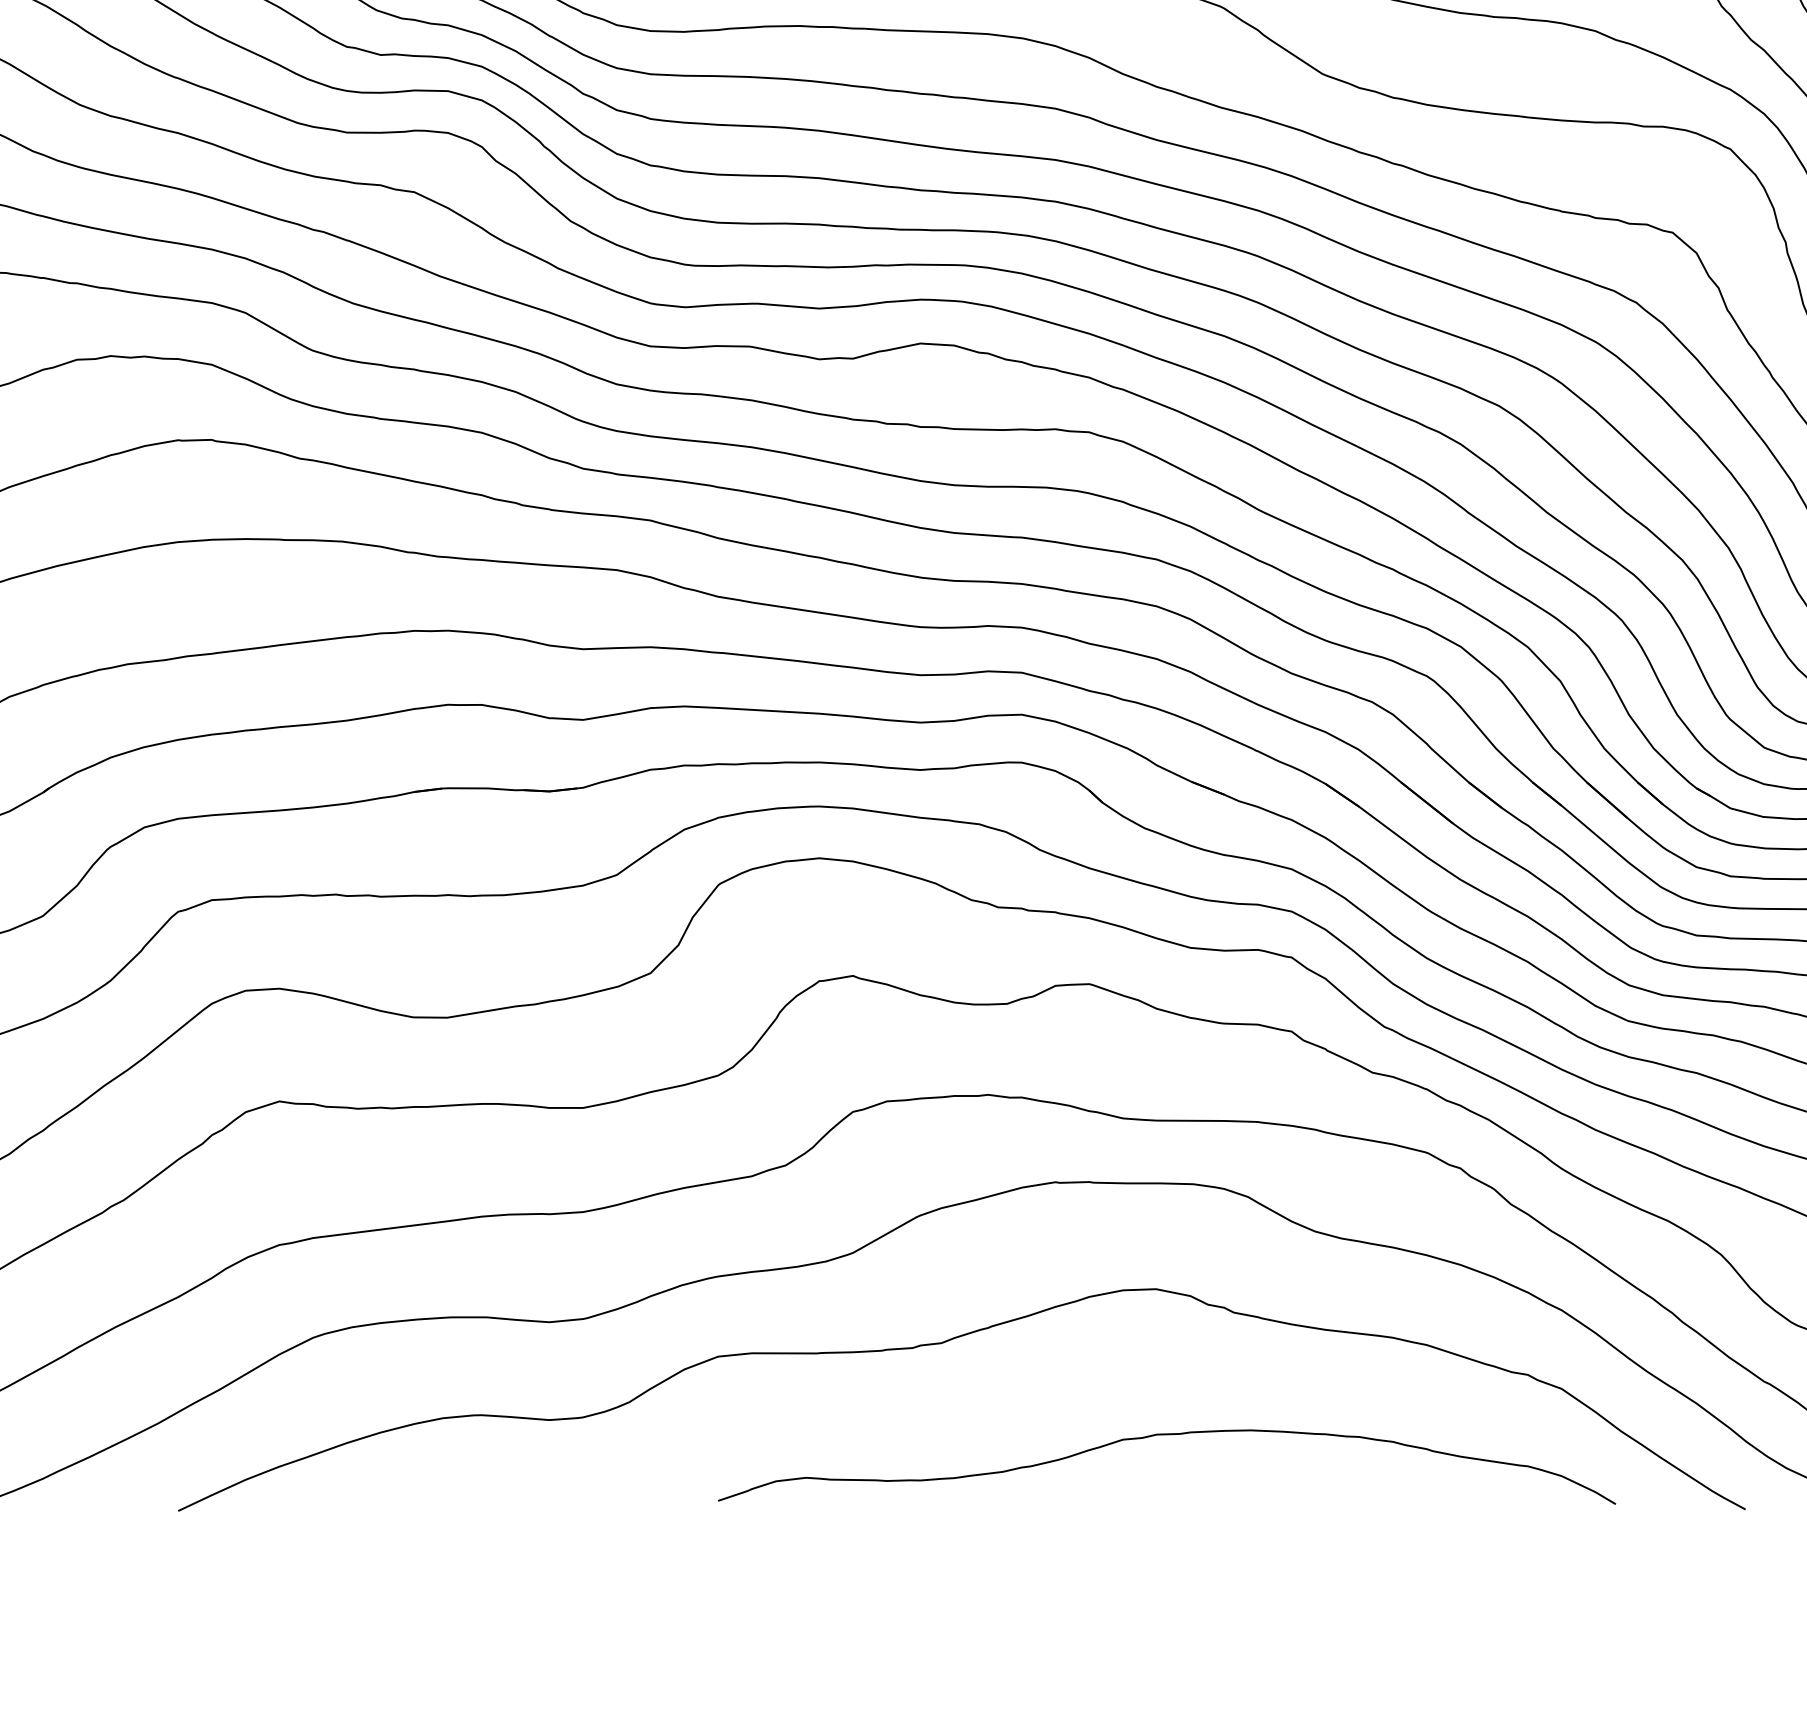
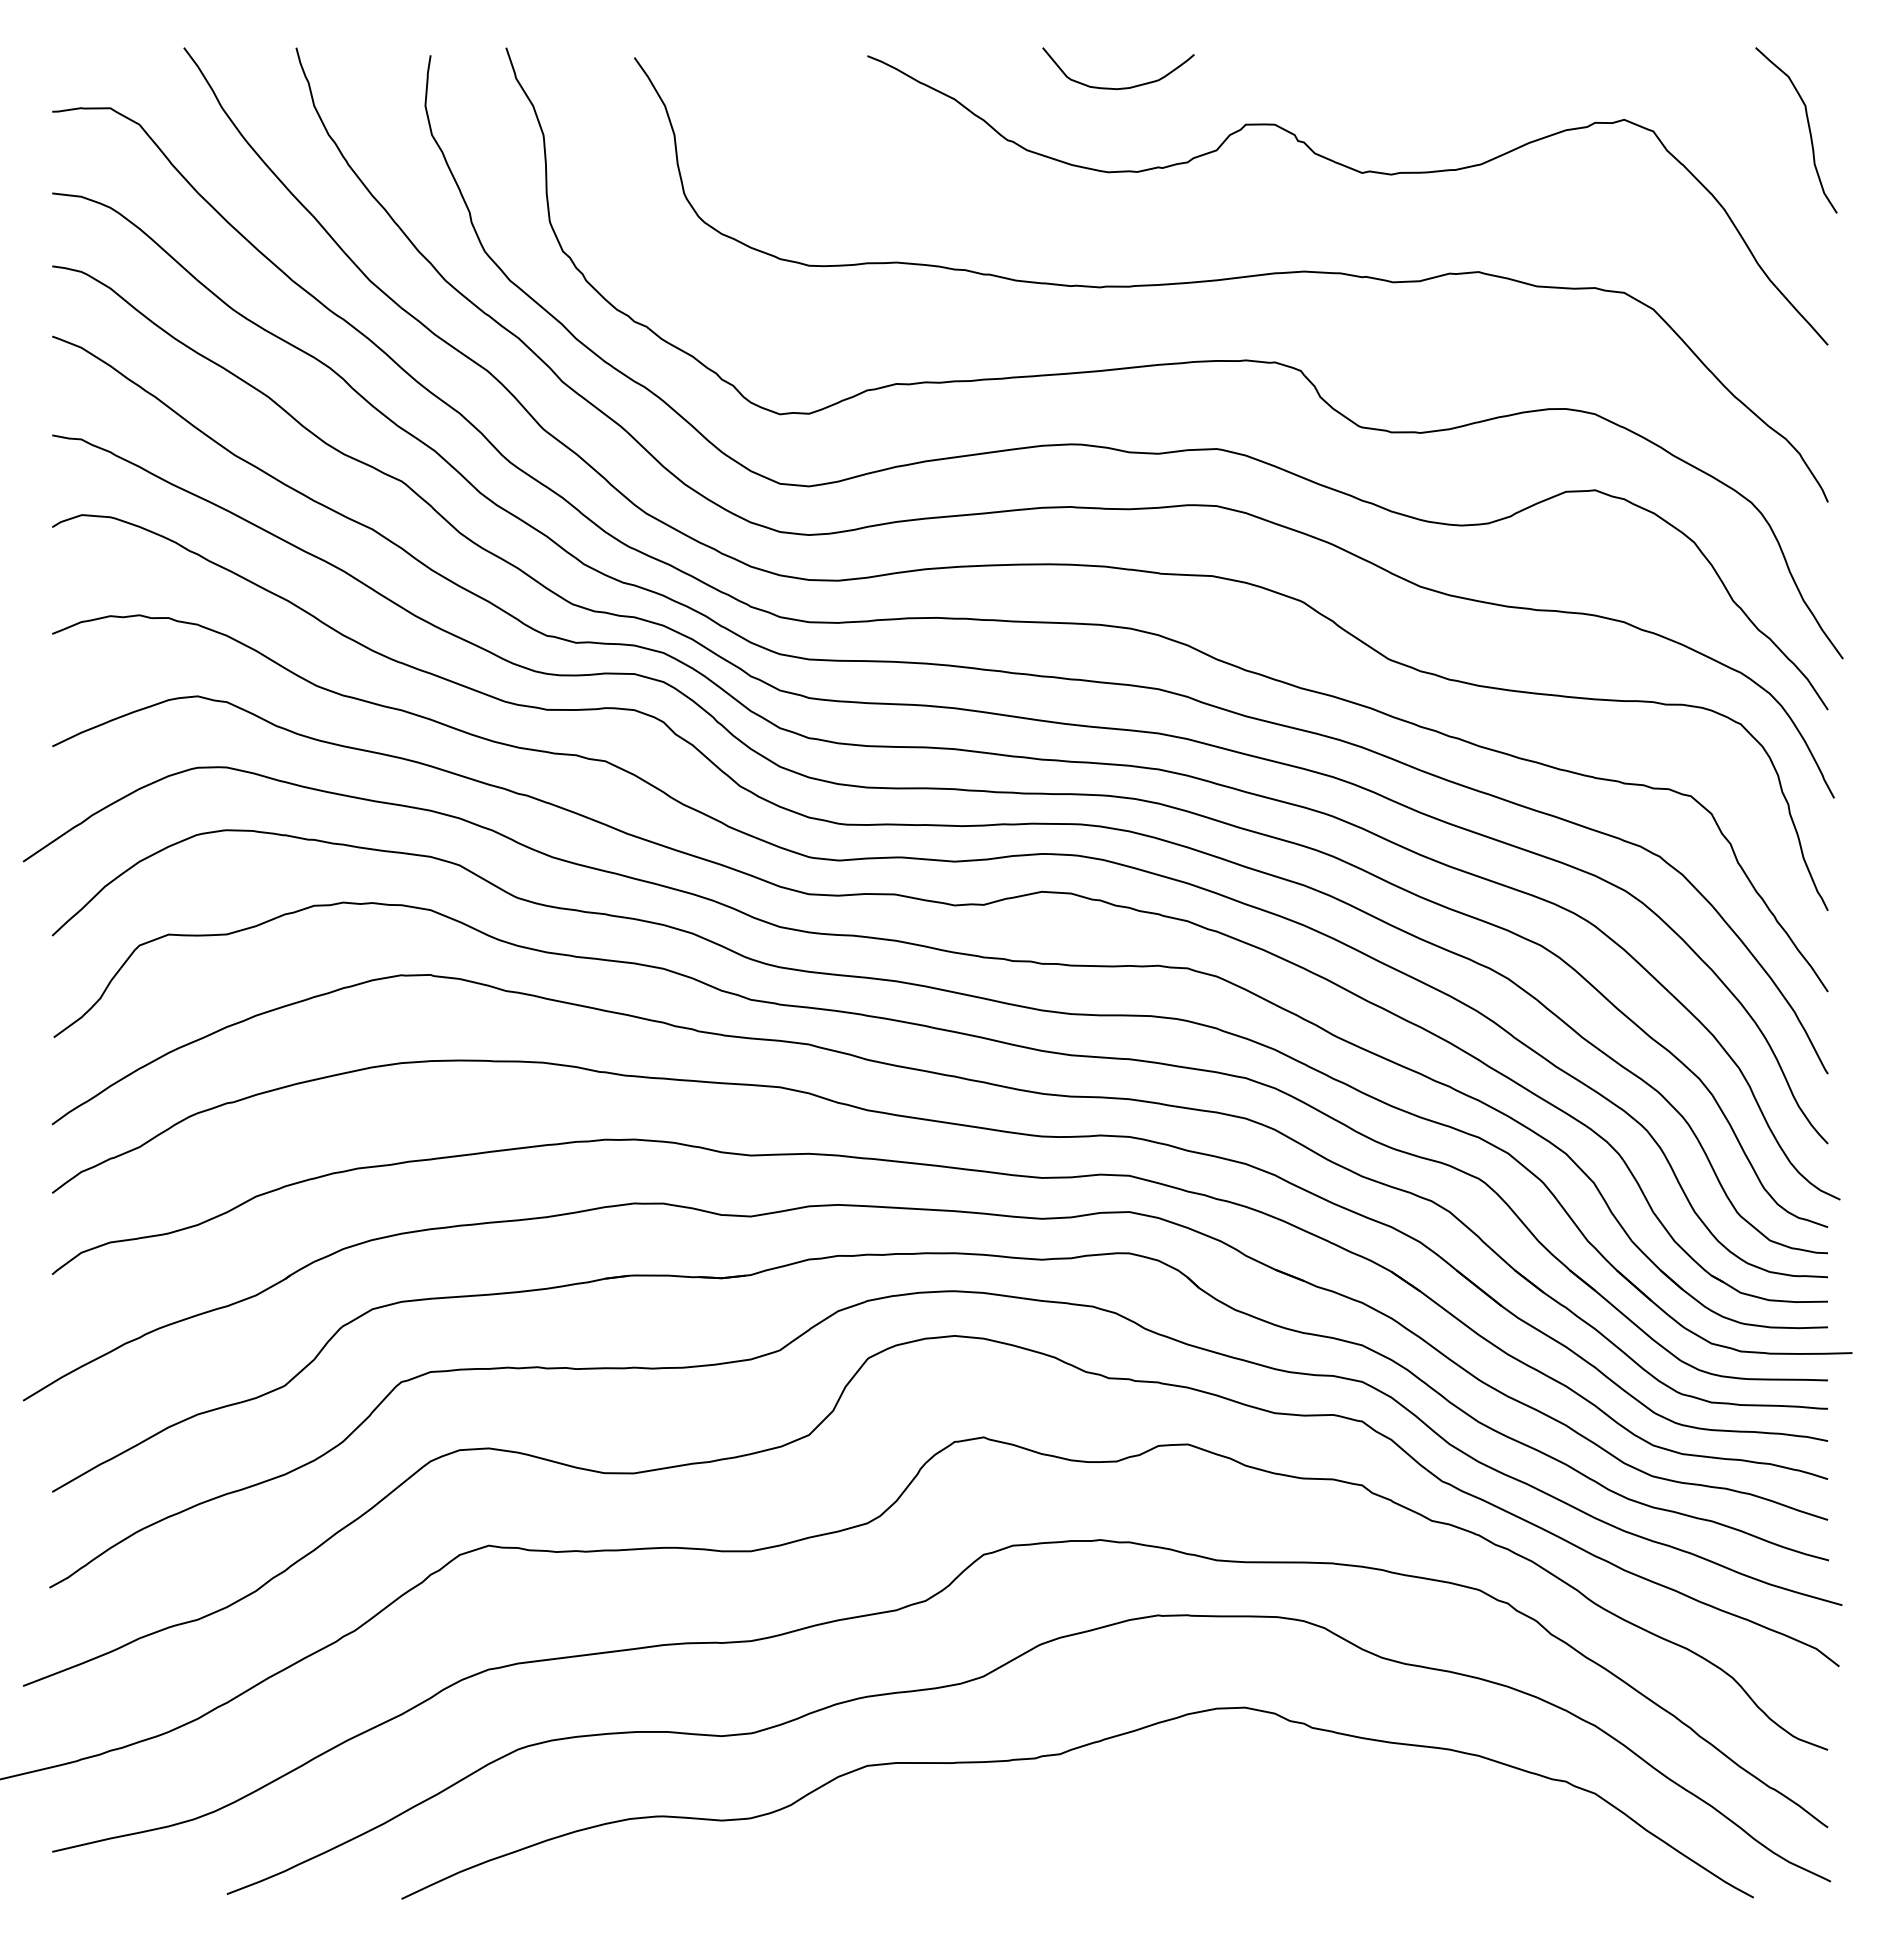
curve: (1166, 1435) -> (1254, 1833), removed

